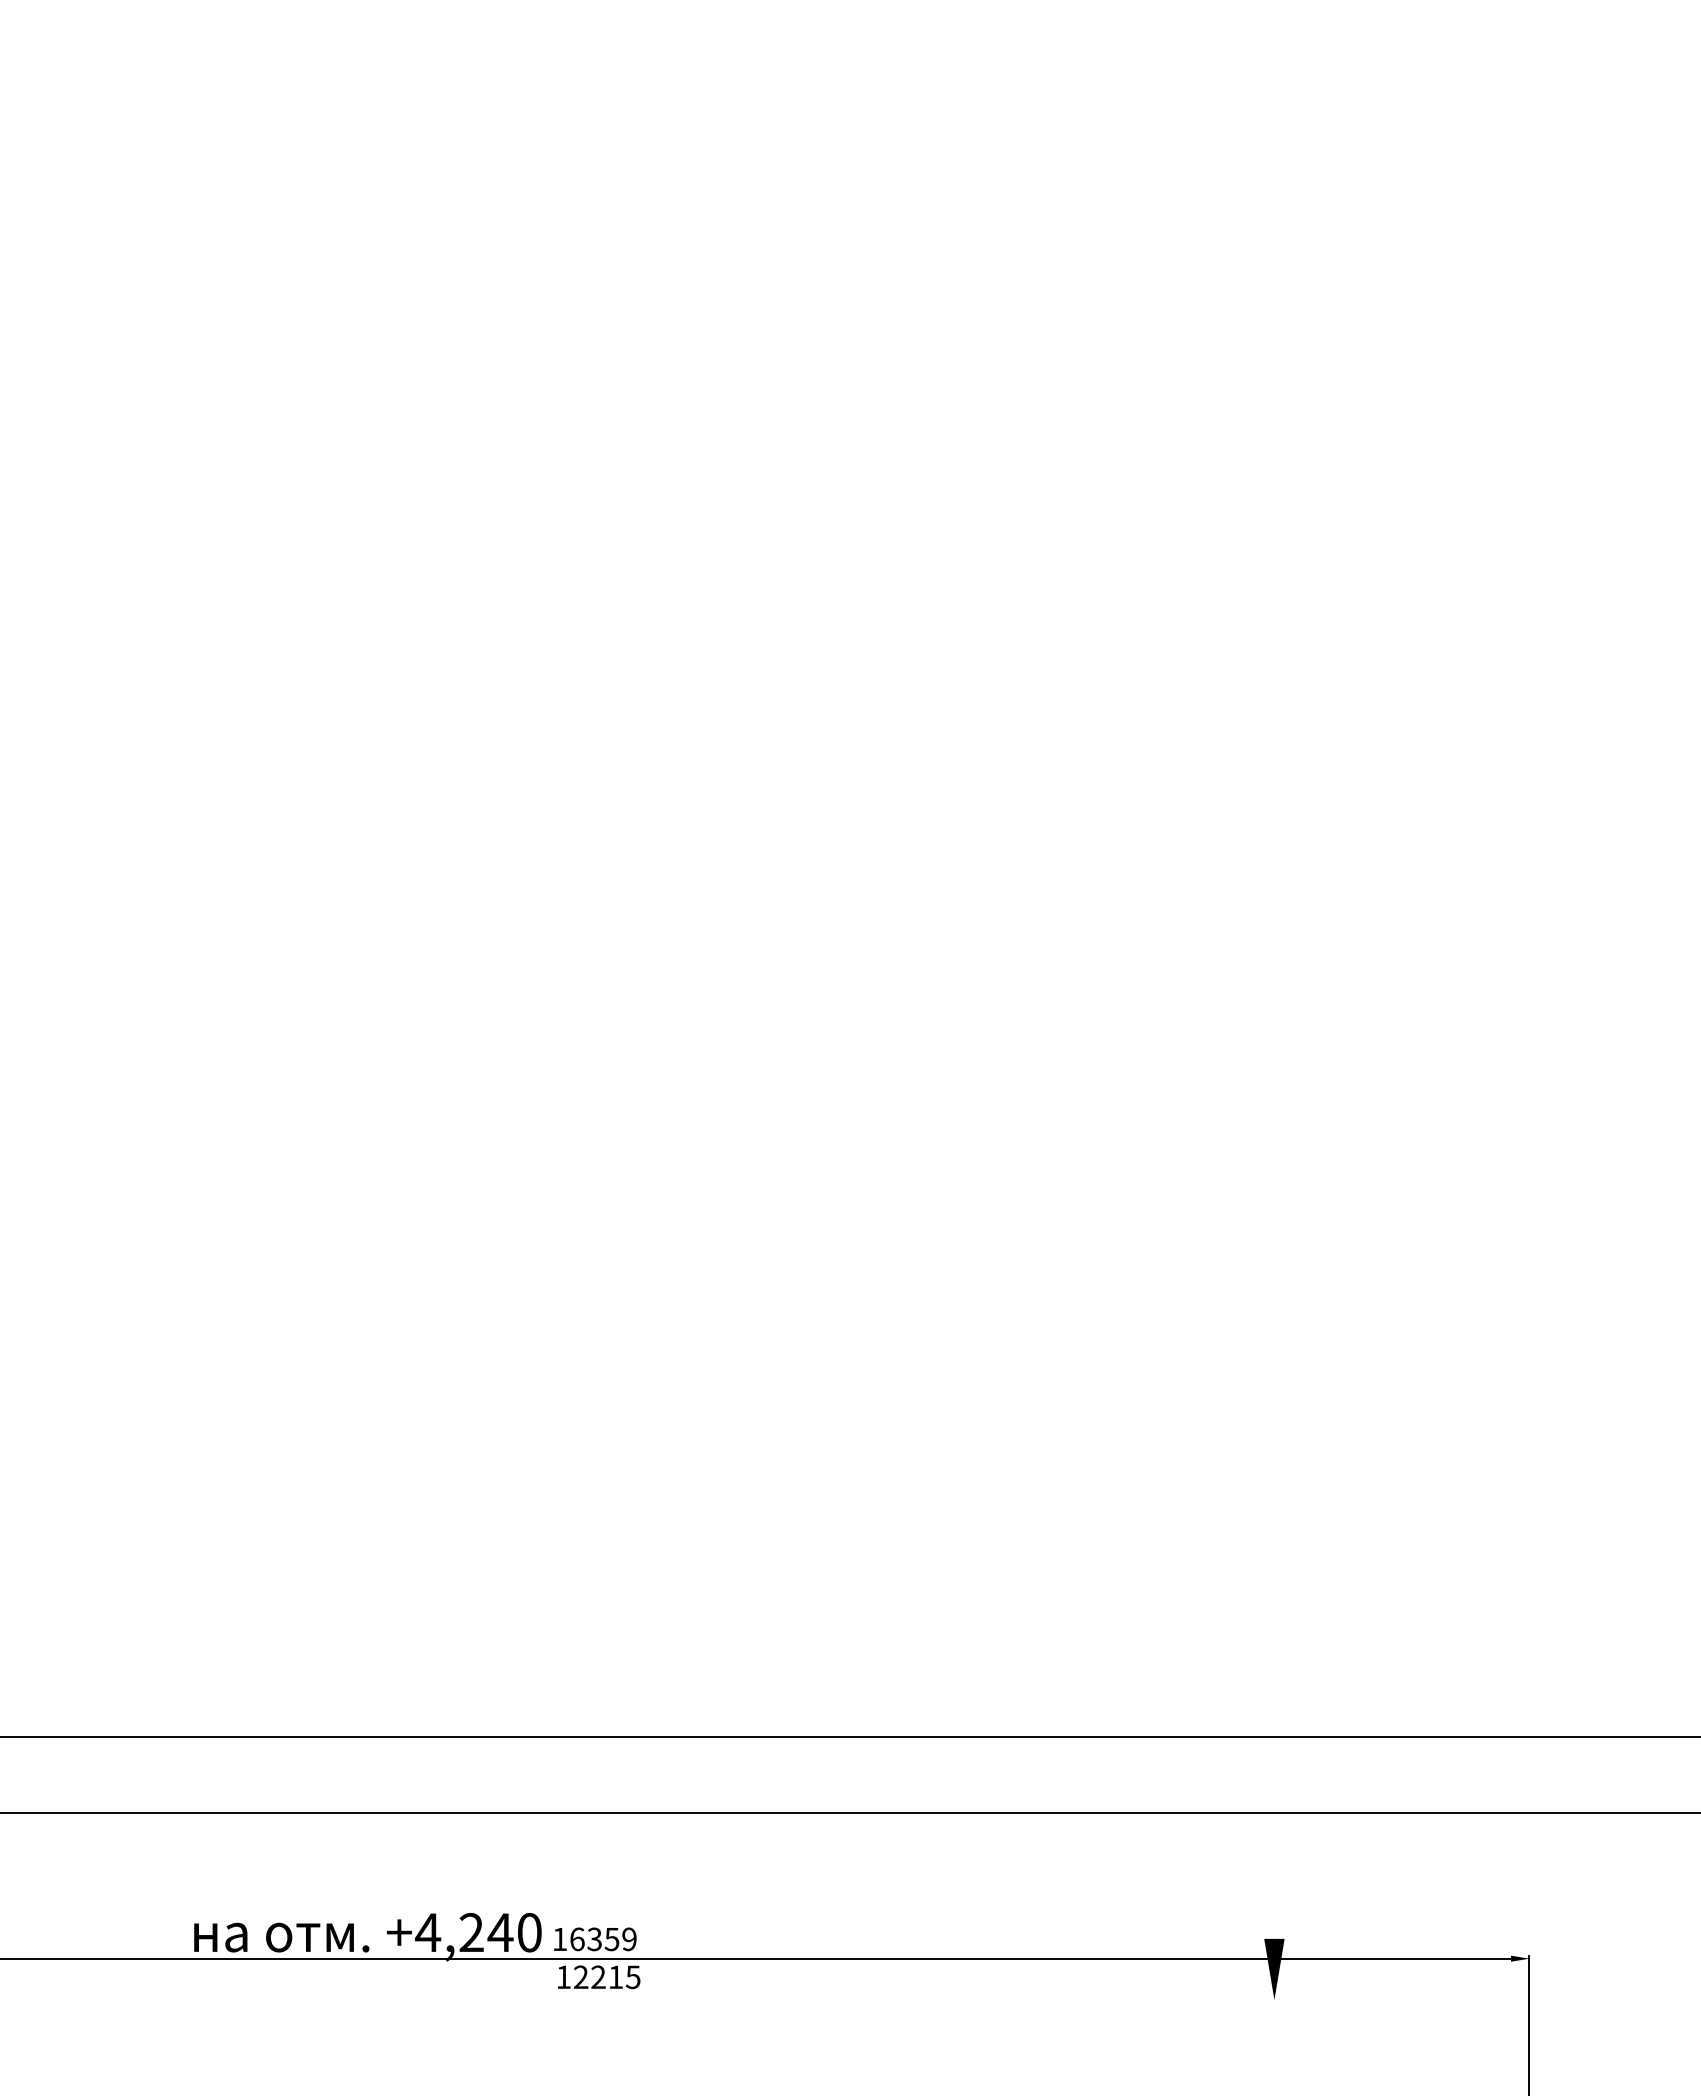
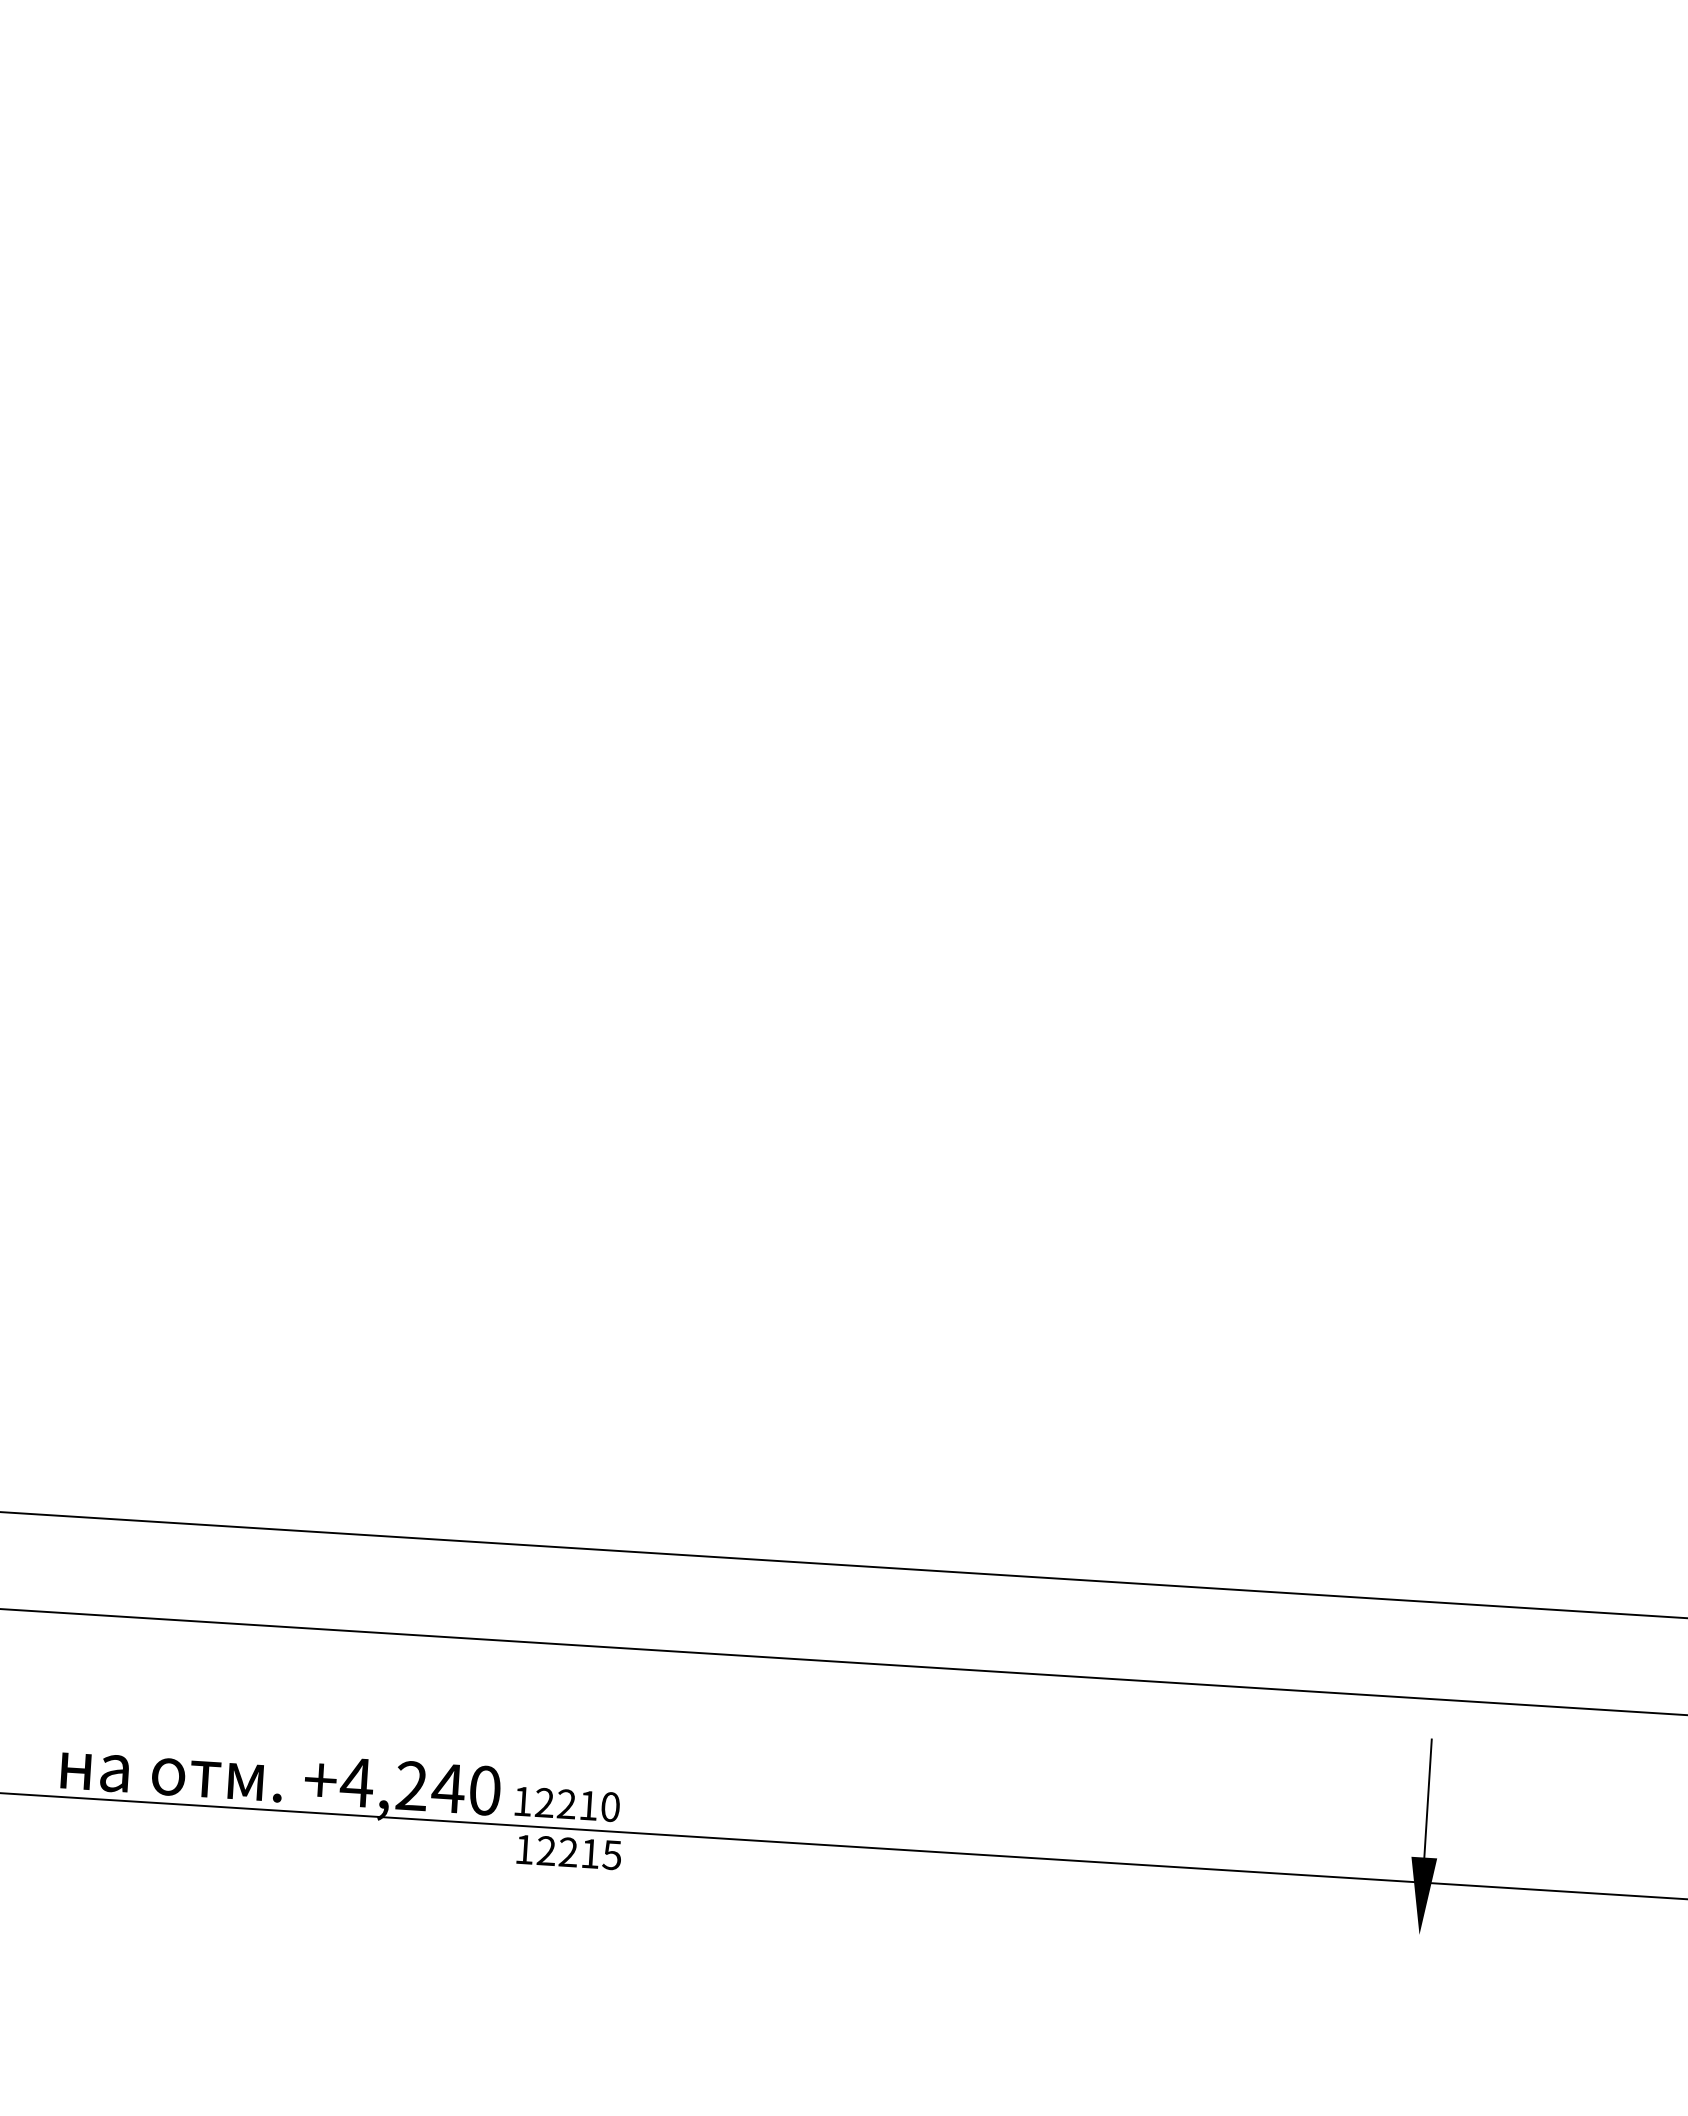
line: (1274, 1891) -> (1428, 1797), added
text: (603, 1939) -> (577, 1805), 16359 -> 12210

